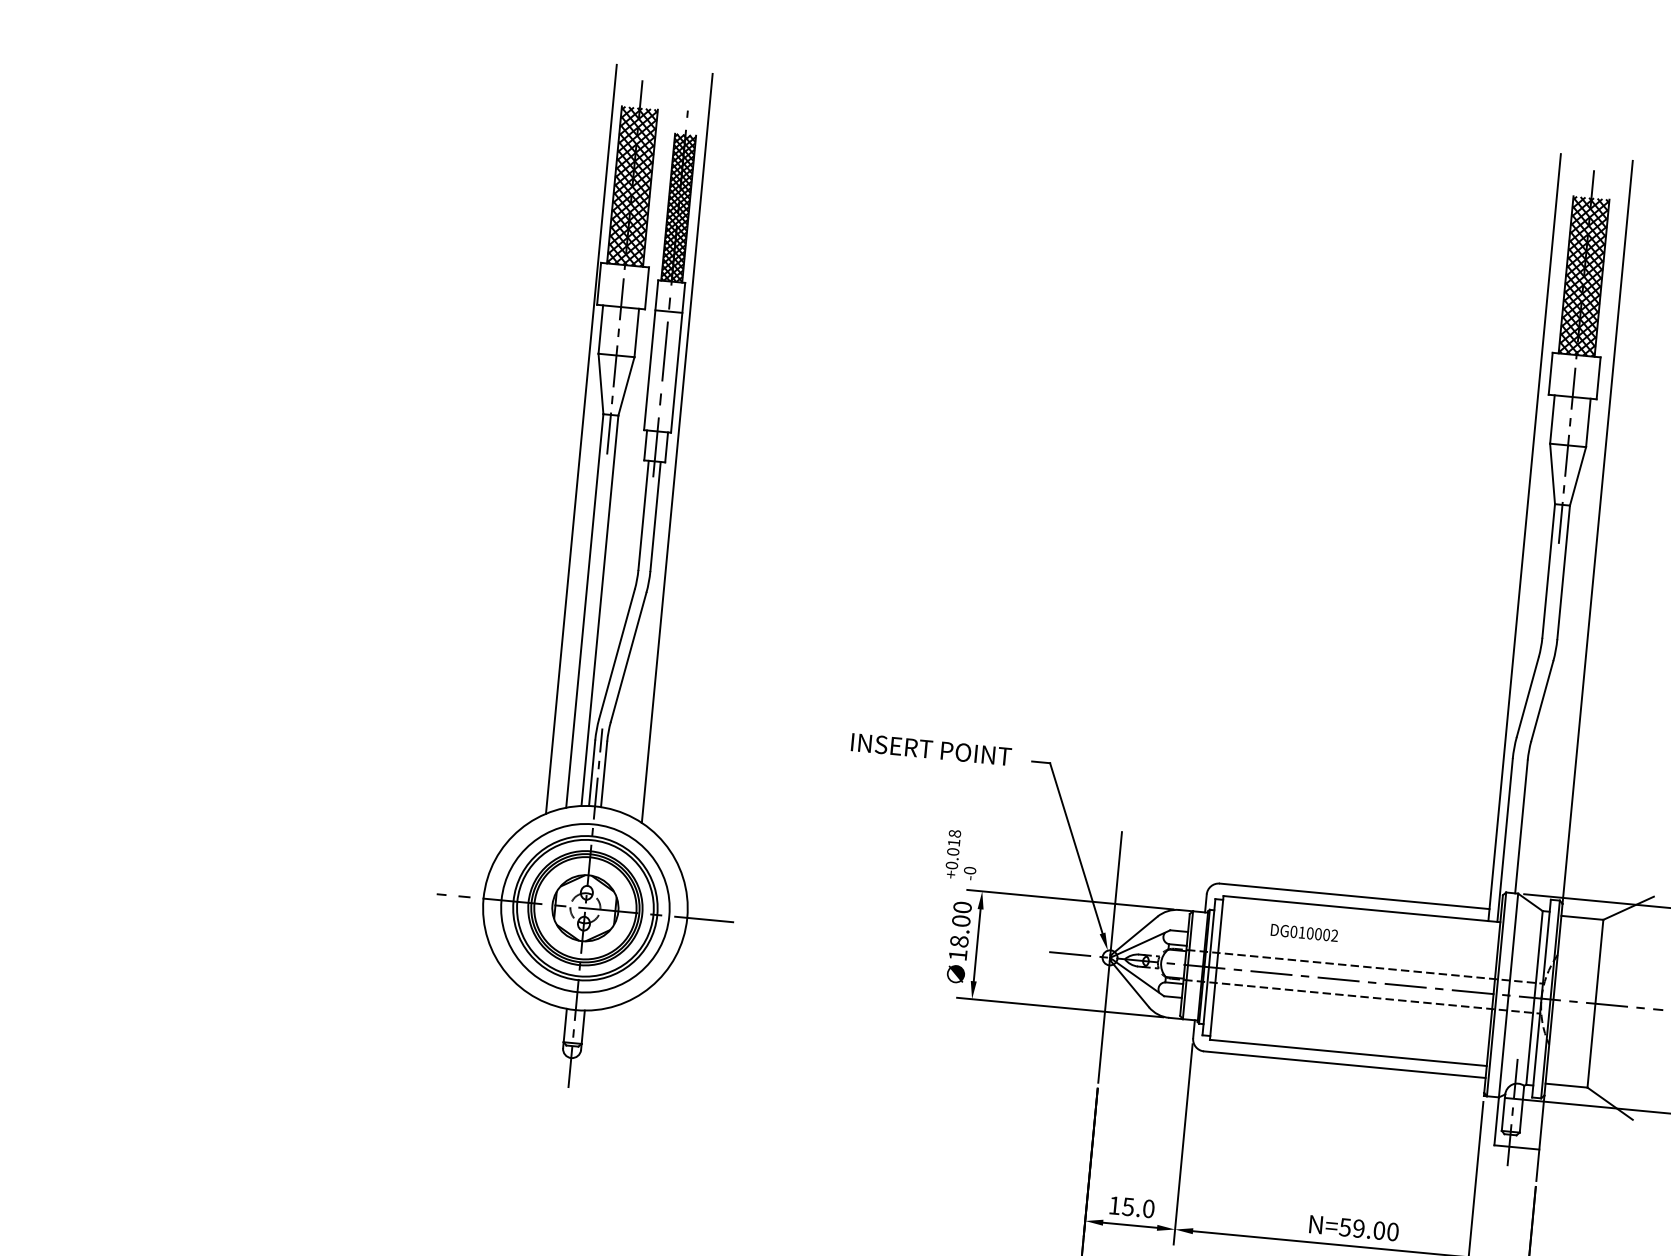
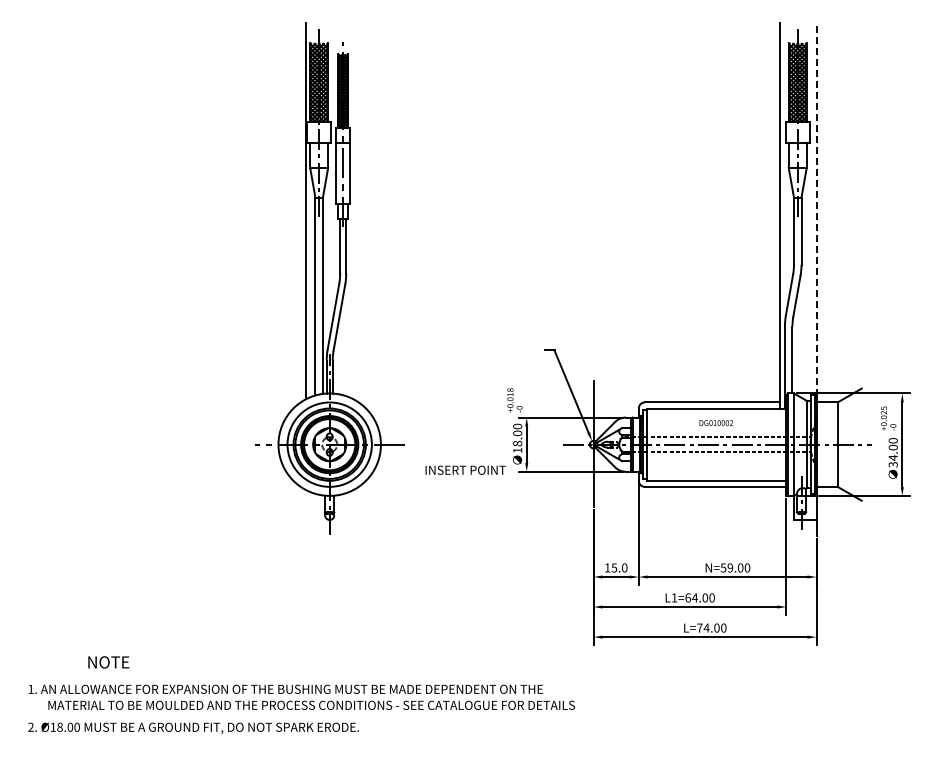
line: (676, 447) -> (353, 210), removed
line: (1597, 532) -> (816, 209), solid -> dashed
text: (931, 748) -> (465, 469), moved
text: (1304, 933) -> (716, 423), moved

